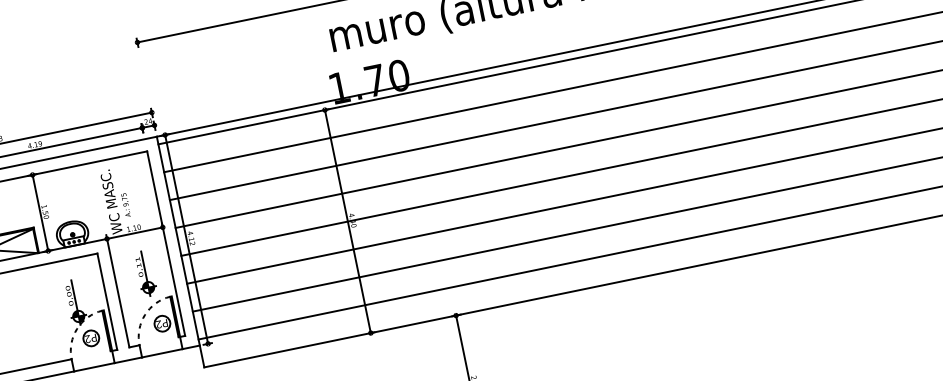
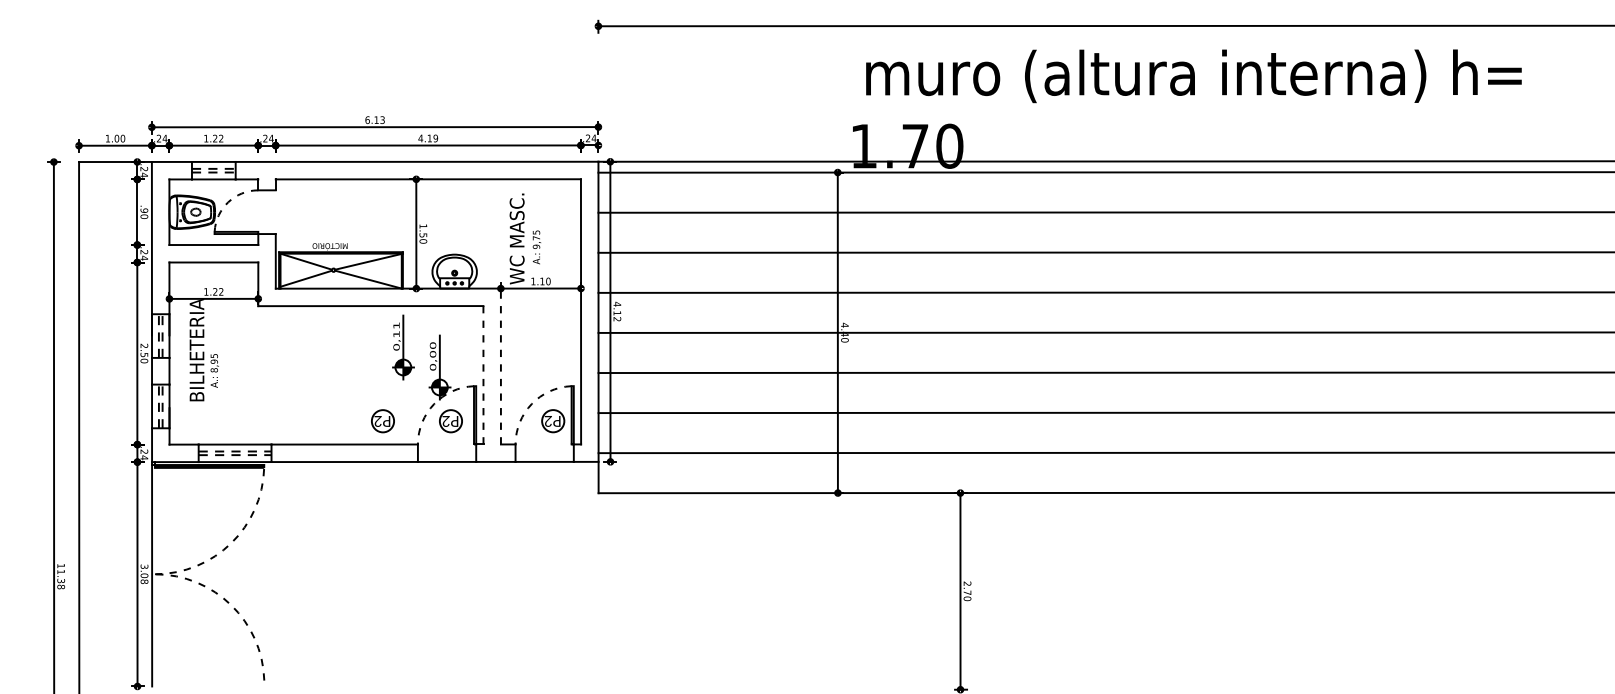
part: (145, 273) -> (403, 347), moved
line: (117, 293) -> (500, 366), solid -> dashed
line: (107, 301) -> (483, 374), solid -> dashed
part: (43, 348) -> (382, 421), added

